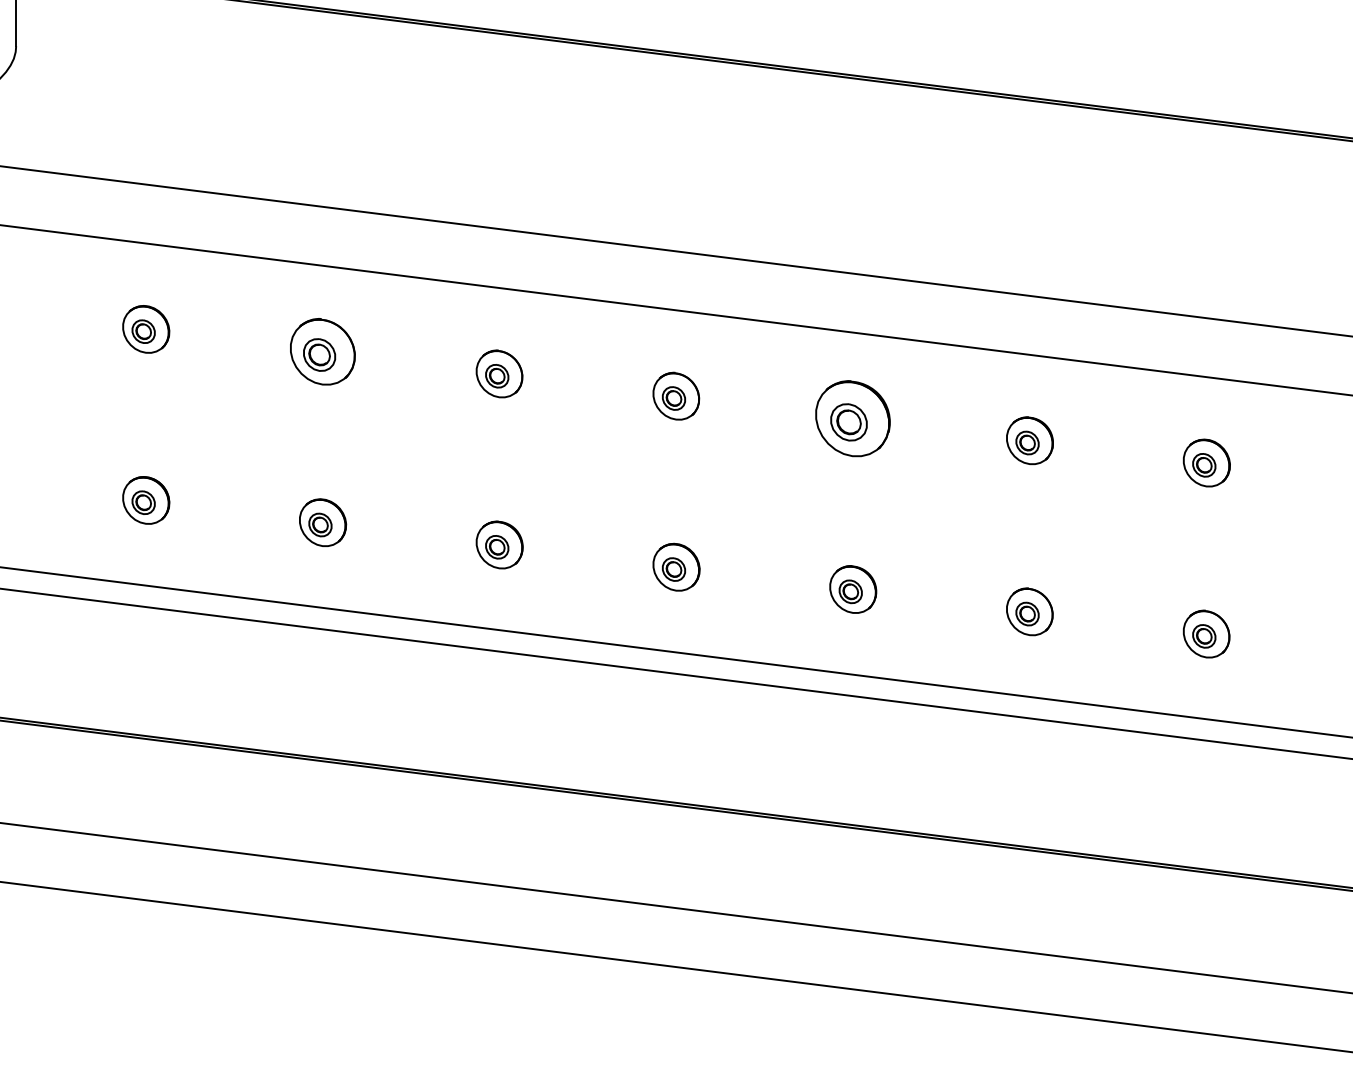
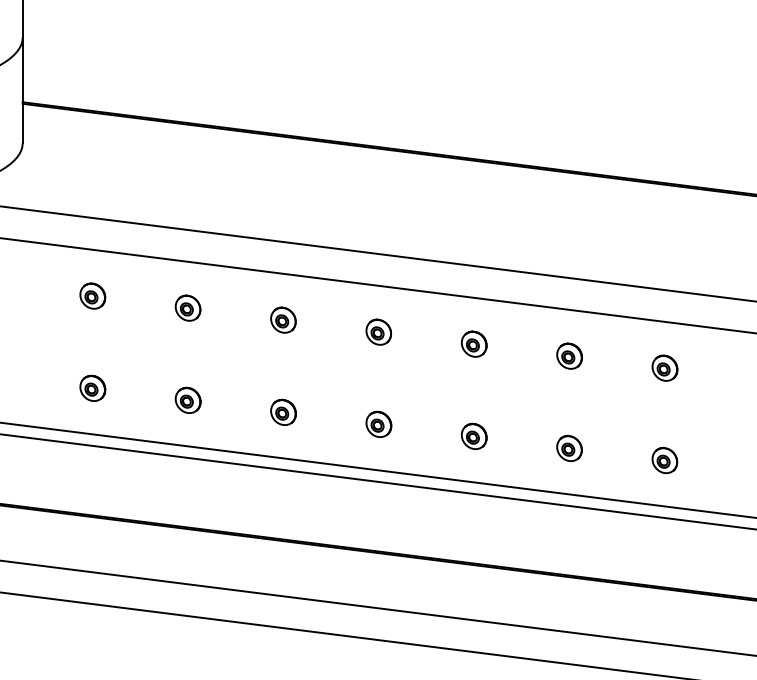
part: (321, 350) -> (187, 307), size x0.71
part: (853, 417) -> (474, 343), size x0.62

